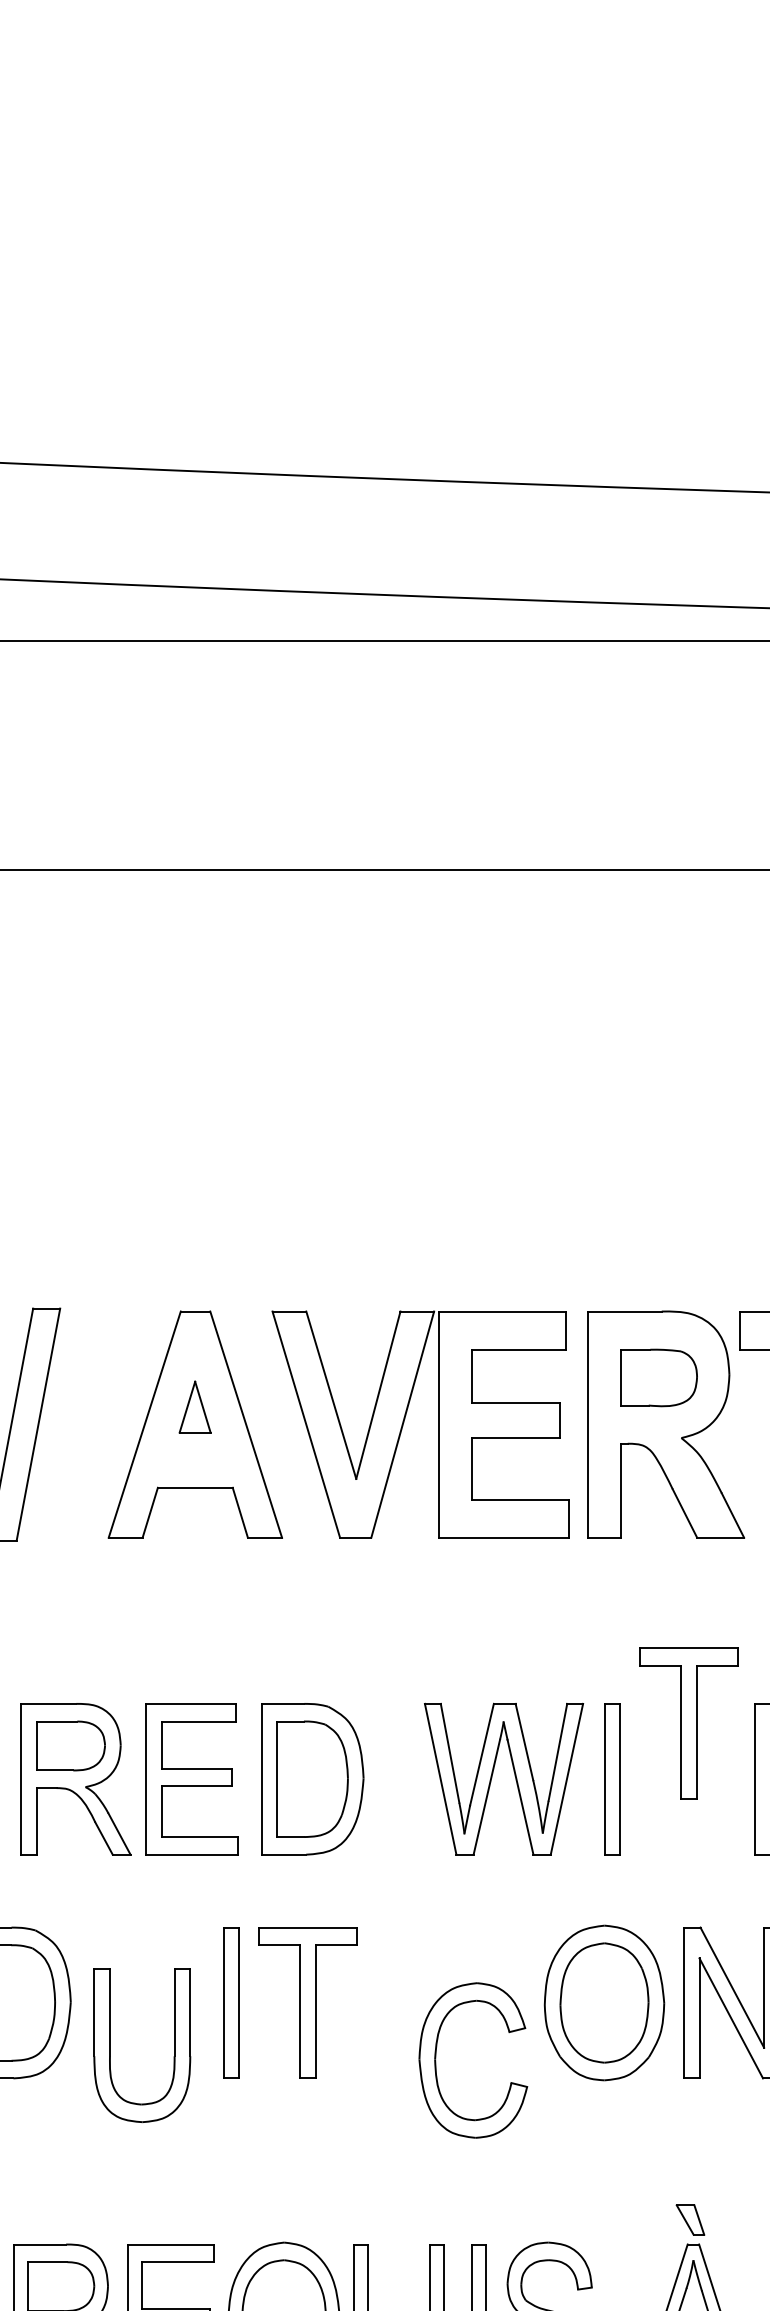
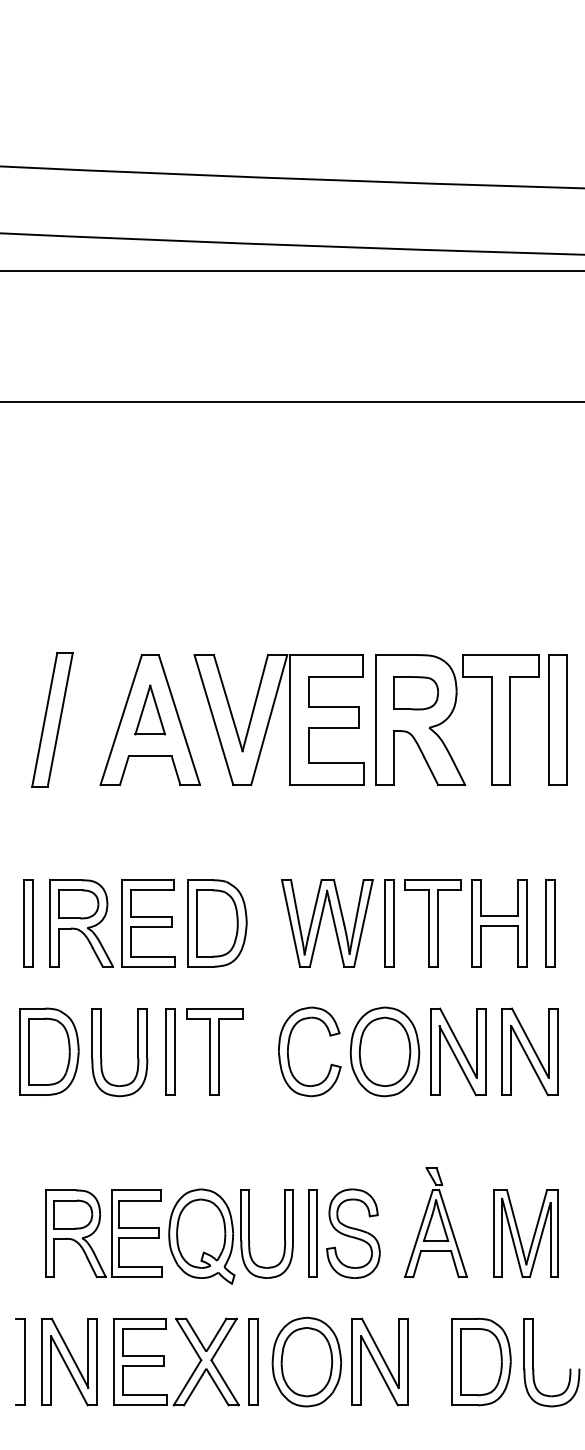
part: (194, 1406) -> (149, 709), size x1.67
part: (687, 1723) -> (432, 923), moved
part: (110, 2045) -> (101, 1052), moved
part: (438, 2051) -> (289, 1046), moved

